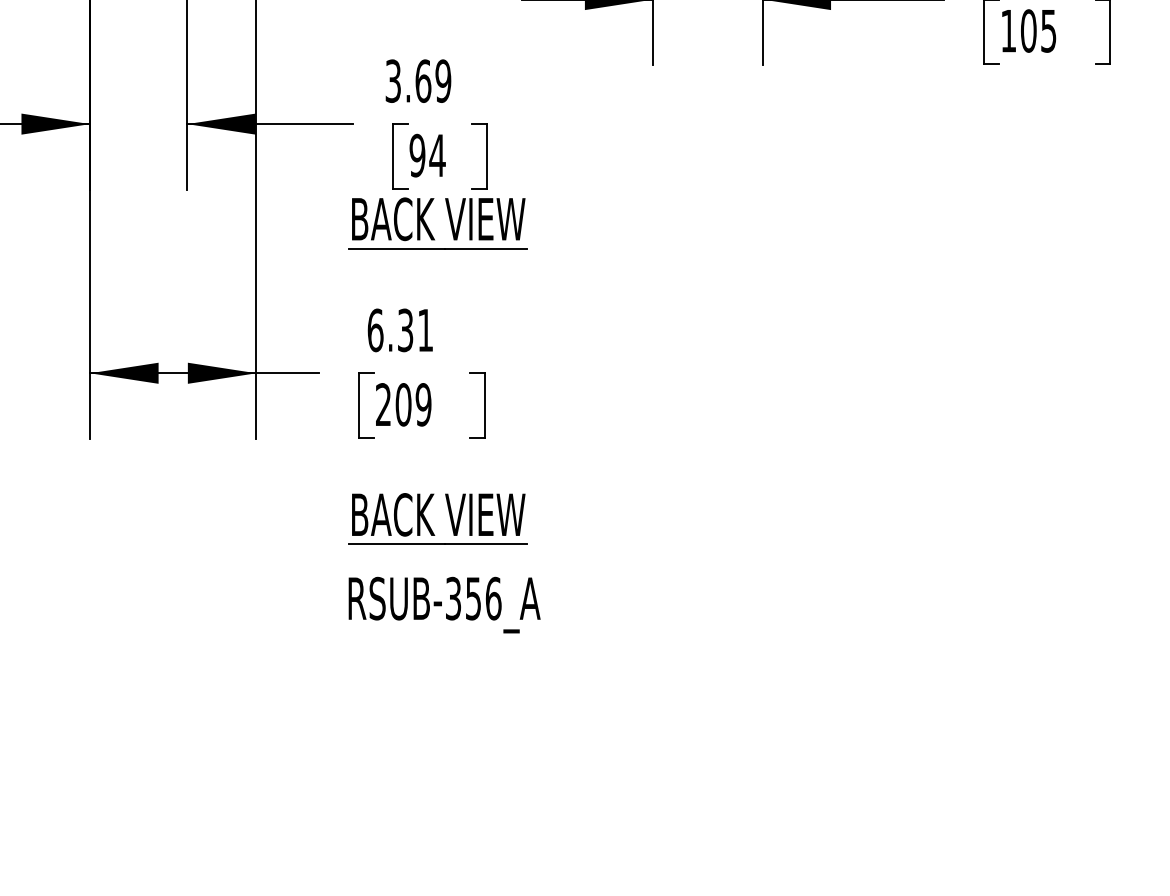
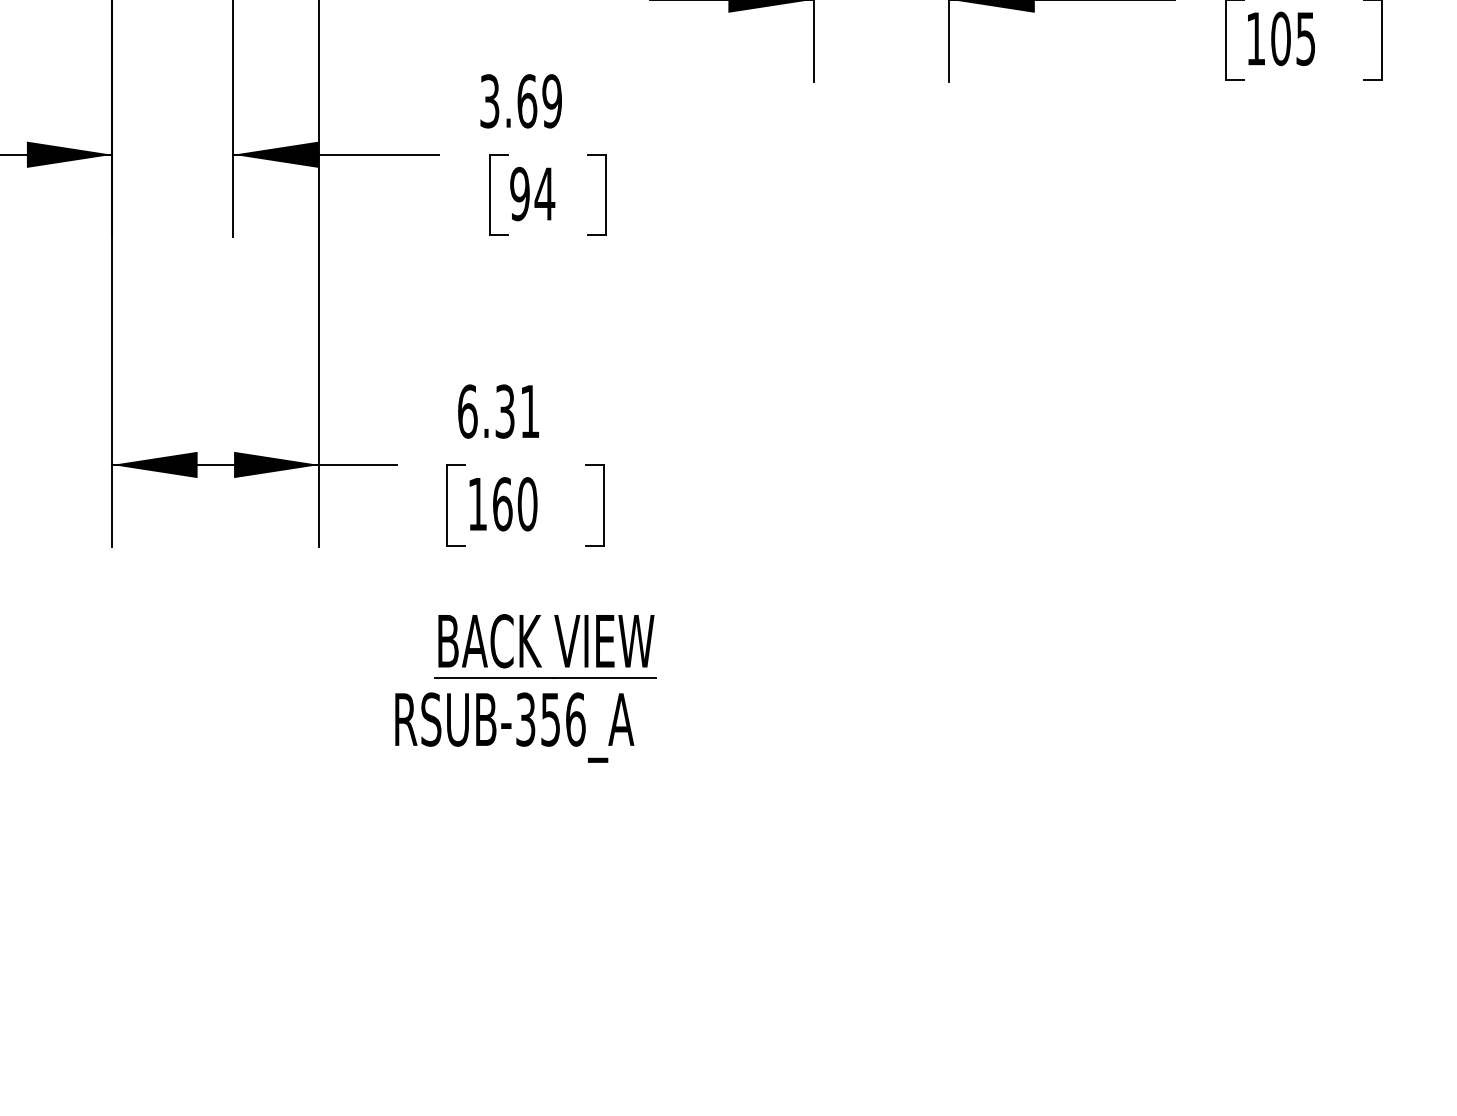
part: (429, 228) -> (534, 284), removed
text: (403, 405) -> (502, 504), 209 -> 160
text: (444, 605) -> (514, 727), moved

